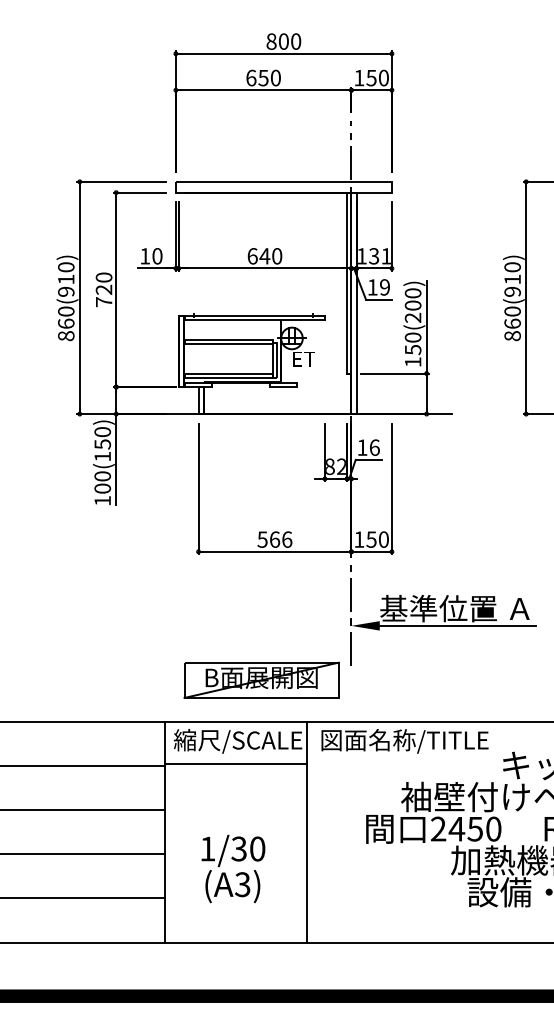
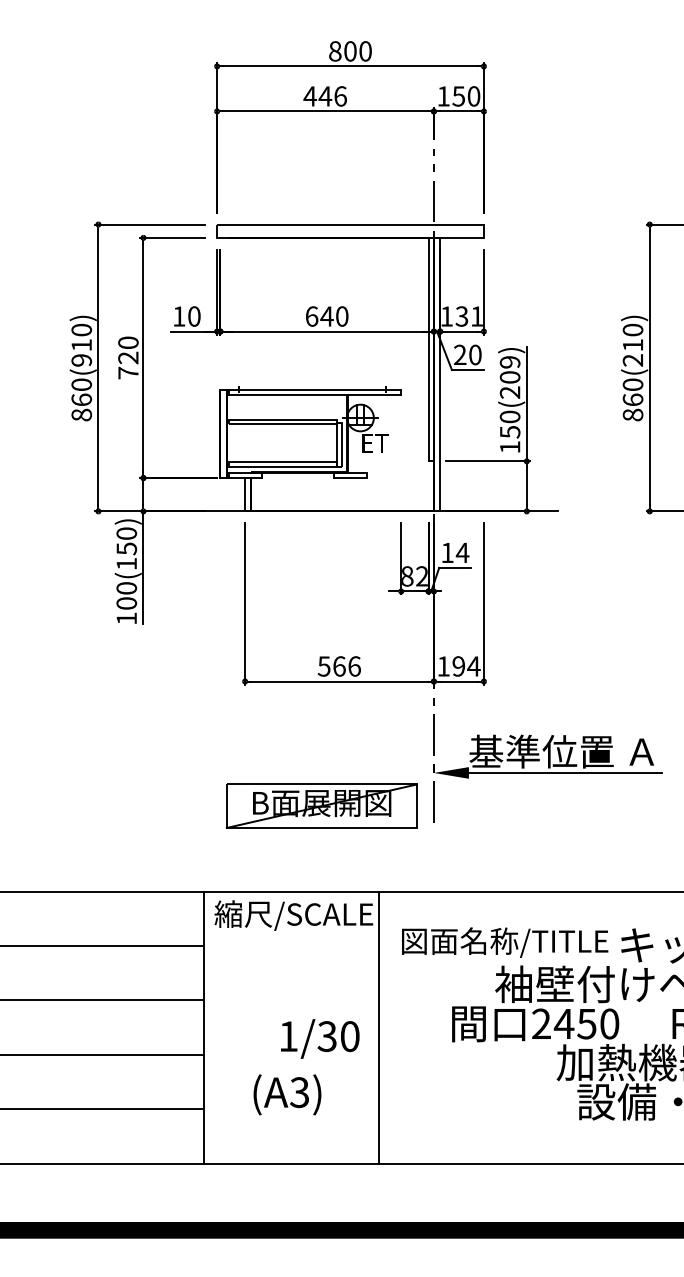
text: (262, 78) -> (324, 96), 650 -> 446
text: (378, 287) -> (467, 354), 19 -> 20
text: (513, 291) -> (633, 360), 860(910) -> 860(210)
text: (413, 293) -> (510, 362), 150(200) -> 150(209)
text: (374, 447) -> (462, 552), 16 -> 14
text: (377, 539) -> (466, 666), 150 -> 194
part: (261, 679) -> (321, 805), moved
text: (405, 741) -> (505, 942), moved
line: (235, 763) -> (290, 943), removed
text: (233, 850) -> (320, 1038), moved

